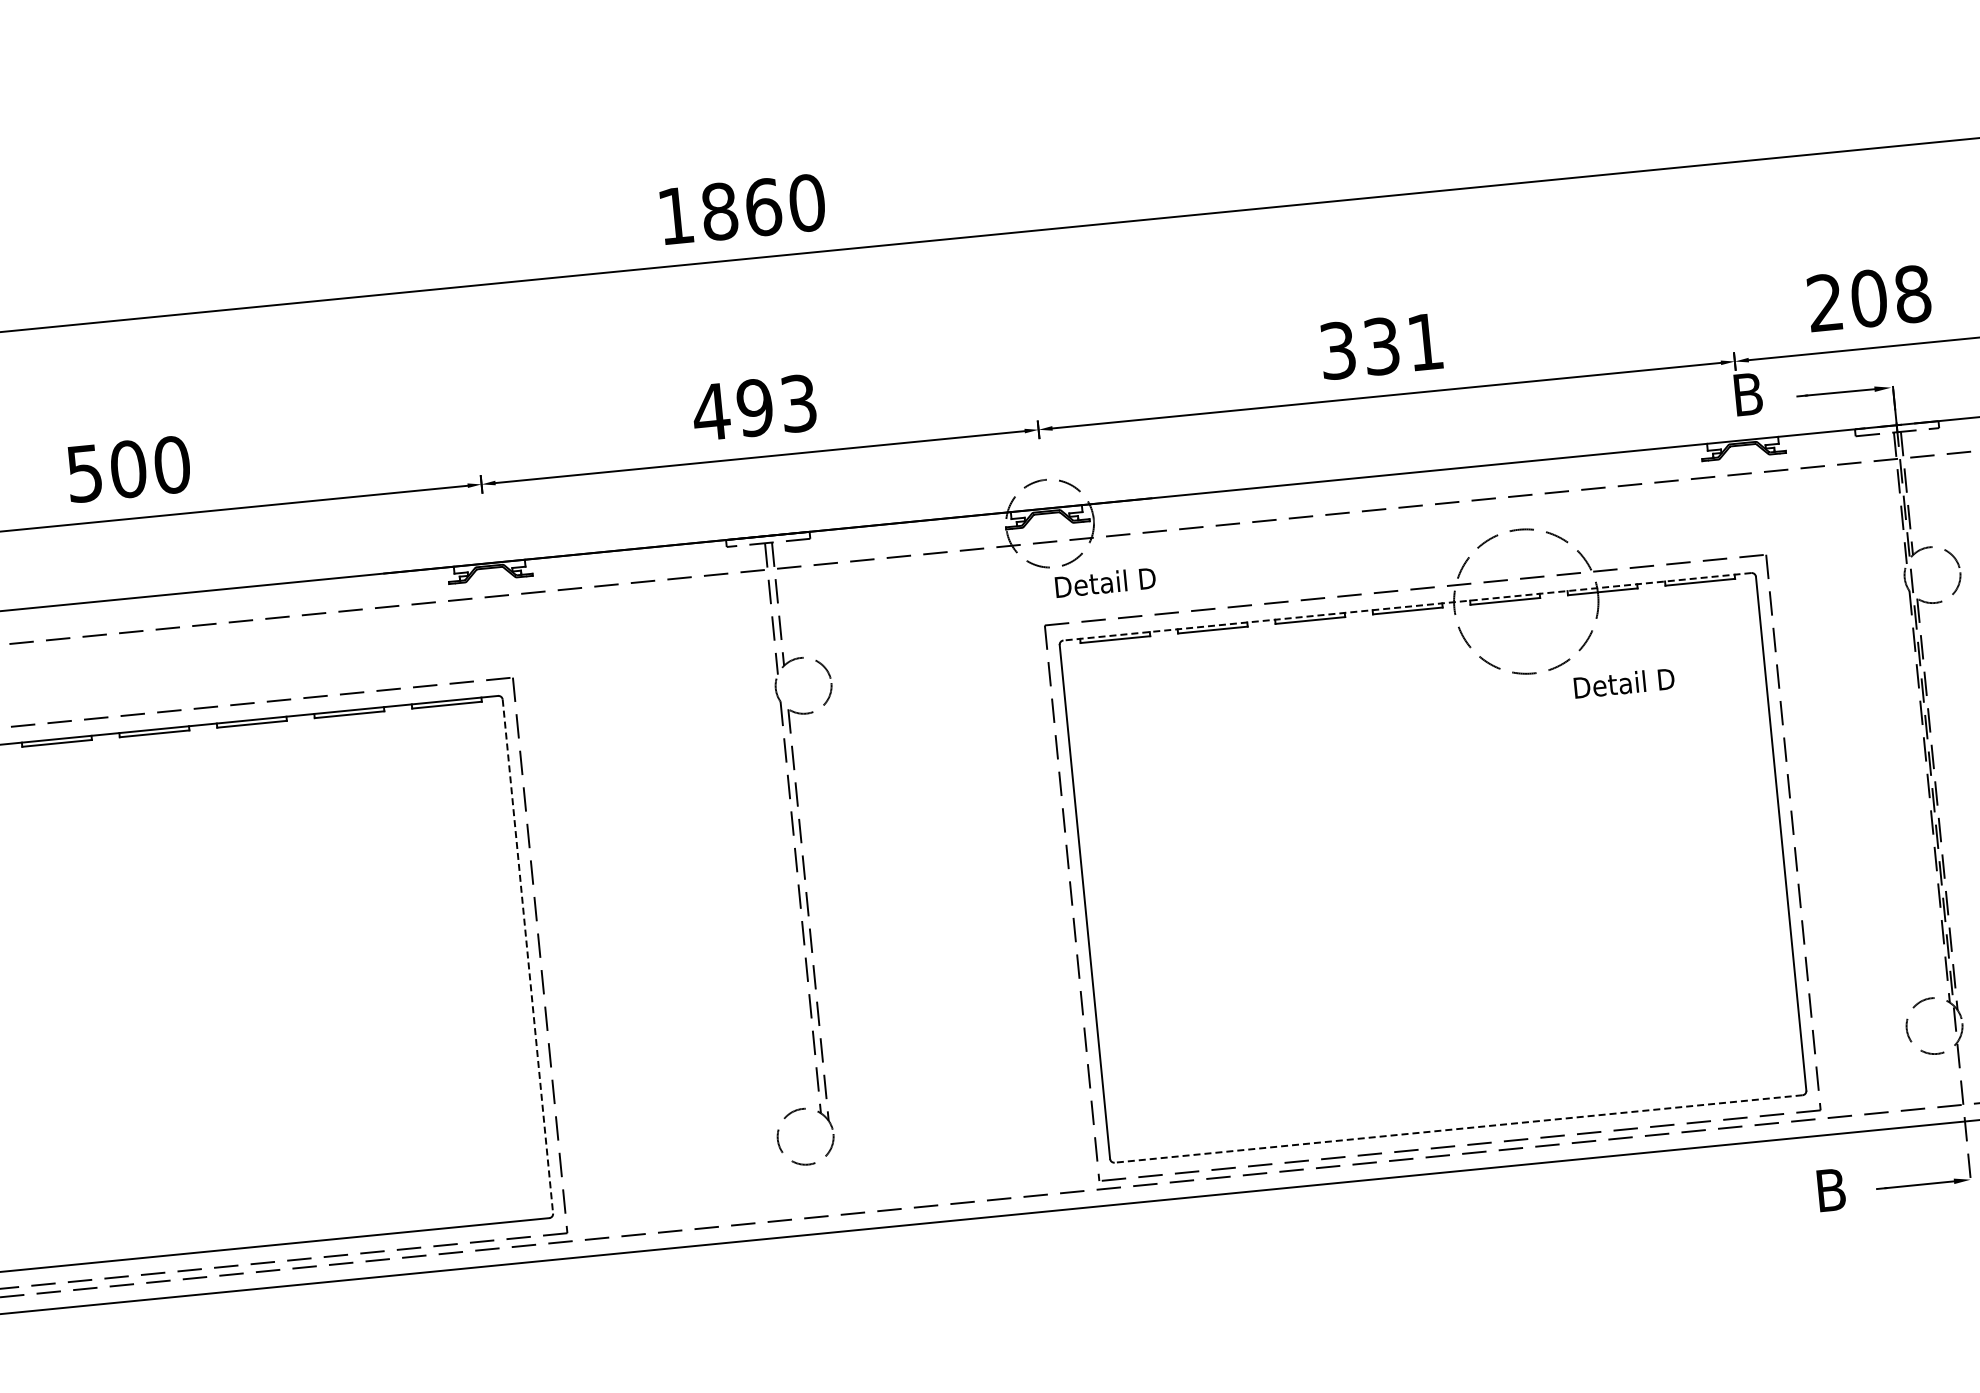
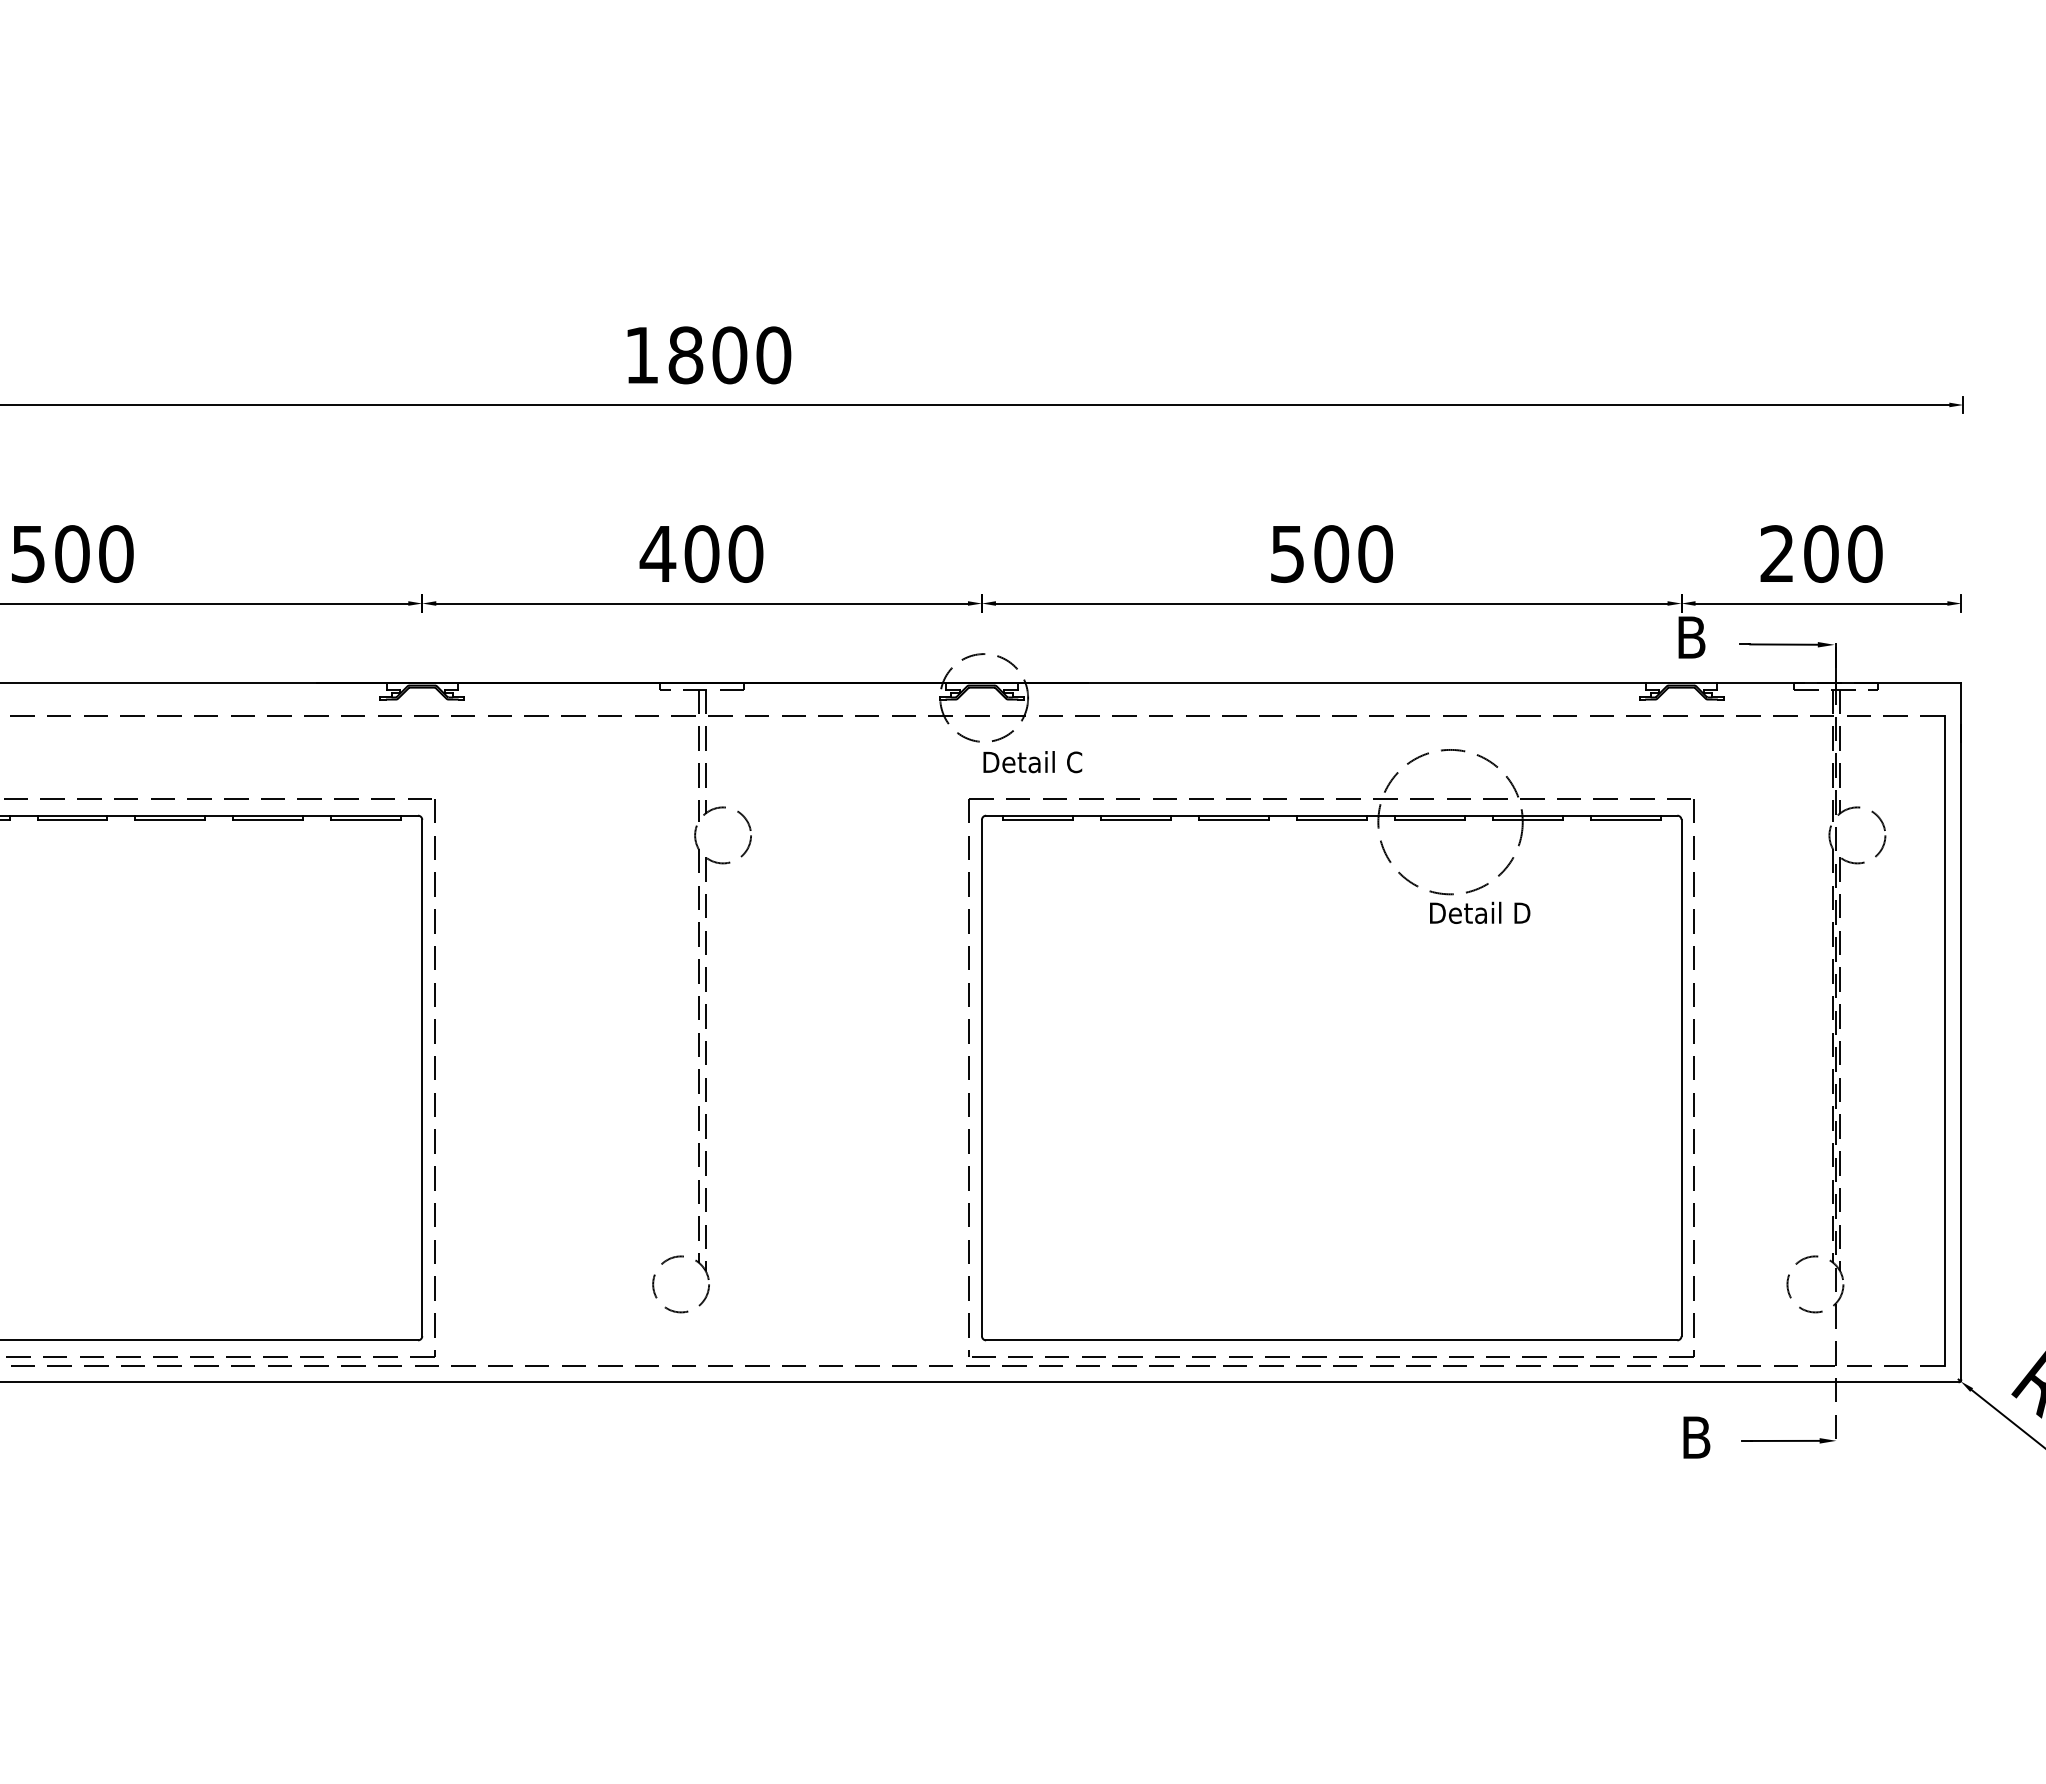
text: (763, 207) -> (729, 355), 1860 -> 1800
text: (1913, 293) -> (1865, 553), 208 -> 200
text: (1381, 345) -> (1331, 553), 331 -> 500
text: (776, 405) -> (723, 553), 493 -> 400
text: (1147, 578) -> (1075, 762), Detail D -> Detail C
line: (1407, 606) -> (1331, 815), dashed -> solid
text: (1624, 682) -> (1480, 912), moved
line: (528, 957) -> (422, 1078), dashed -> solid
line: (1458, 1129) -> (1331, 1340), dashed -> solid

